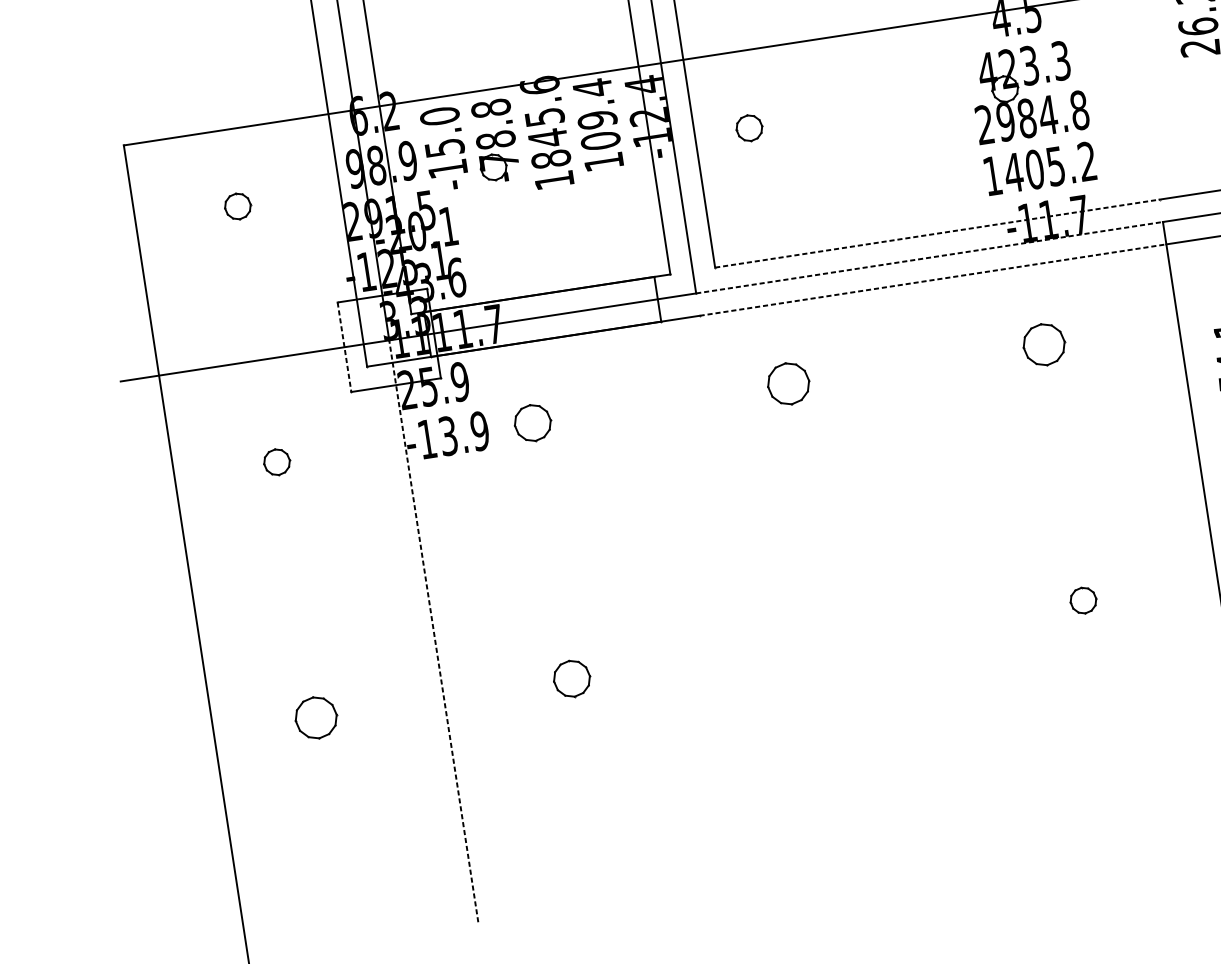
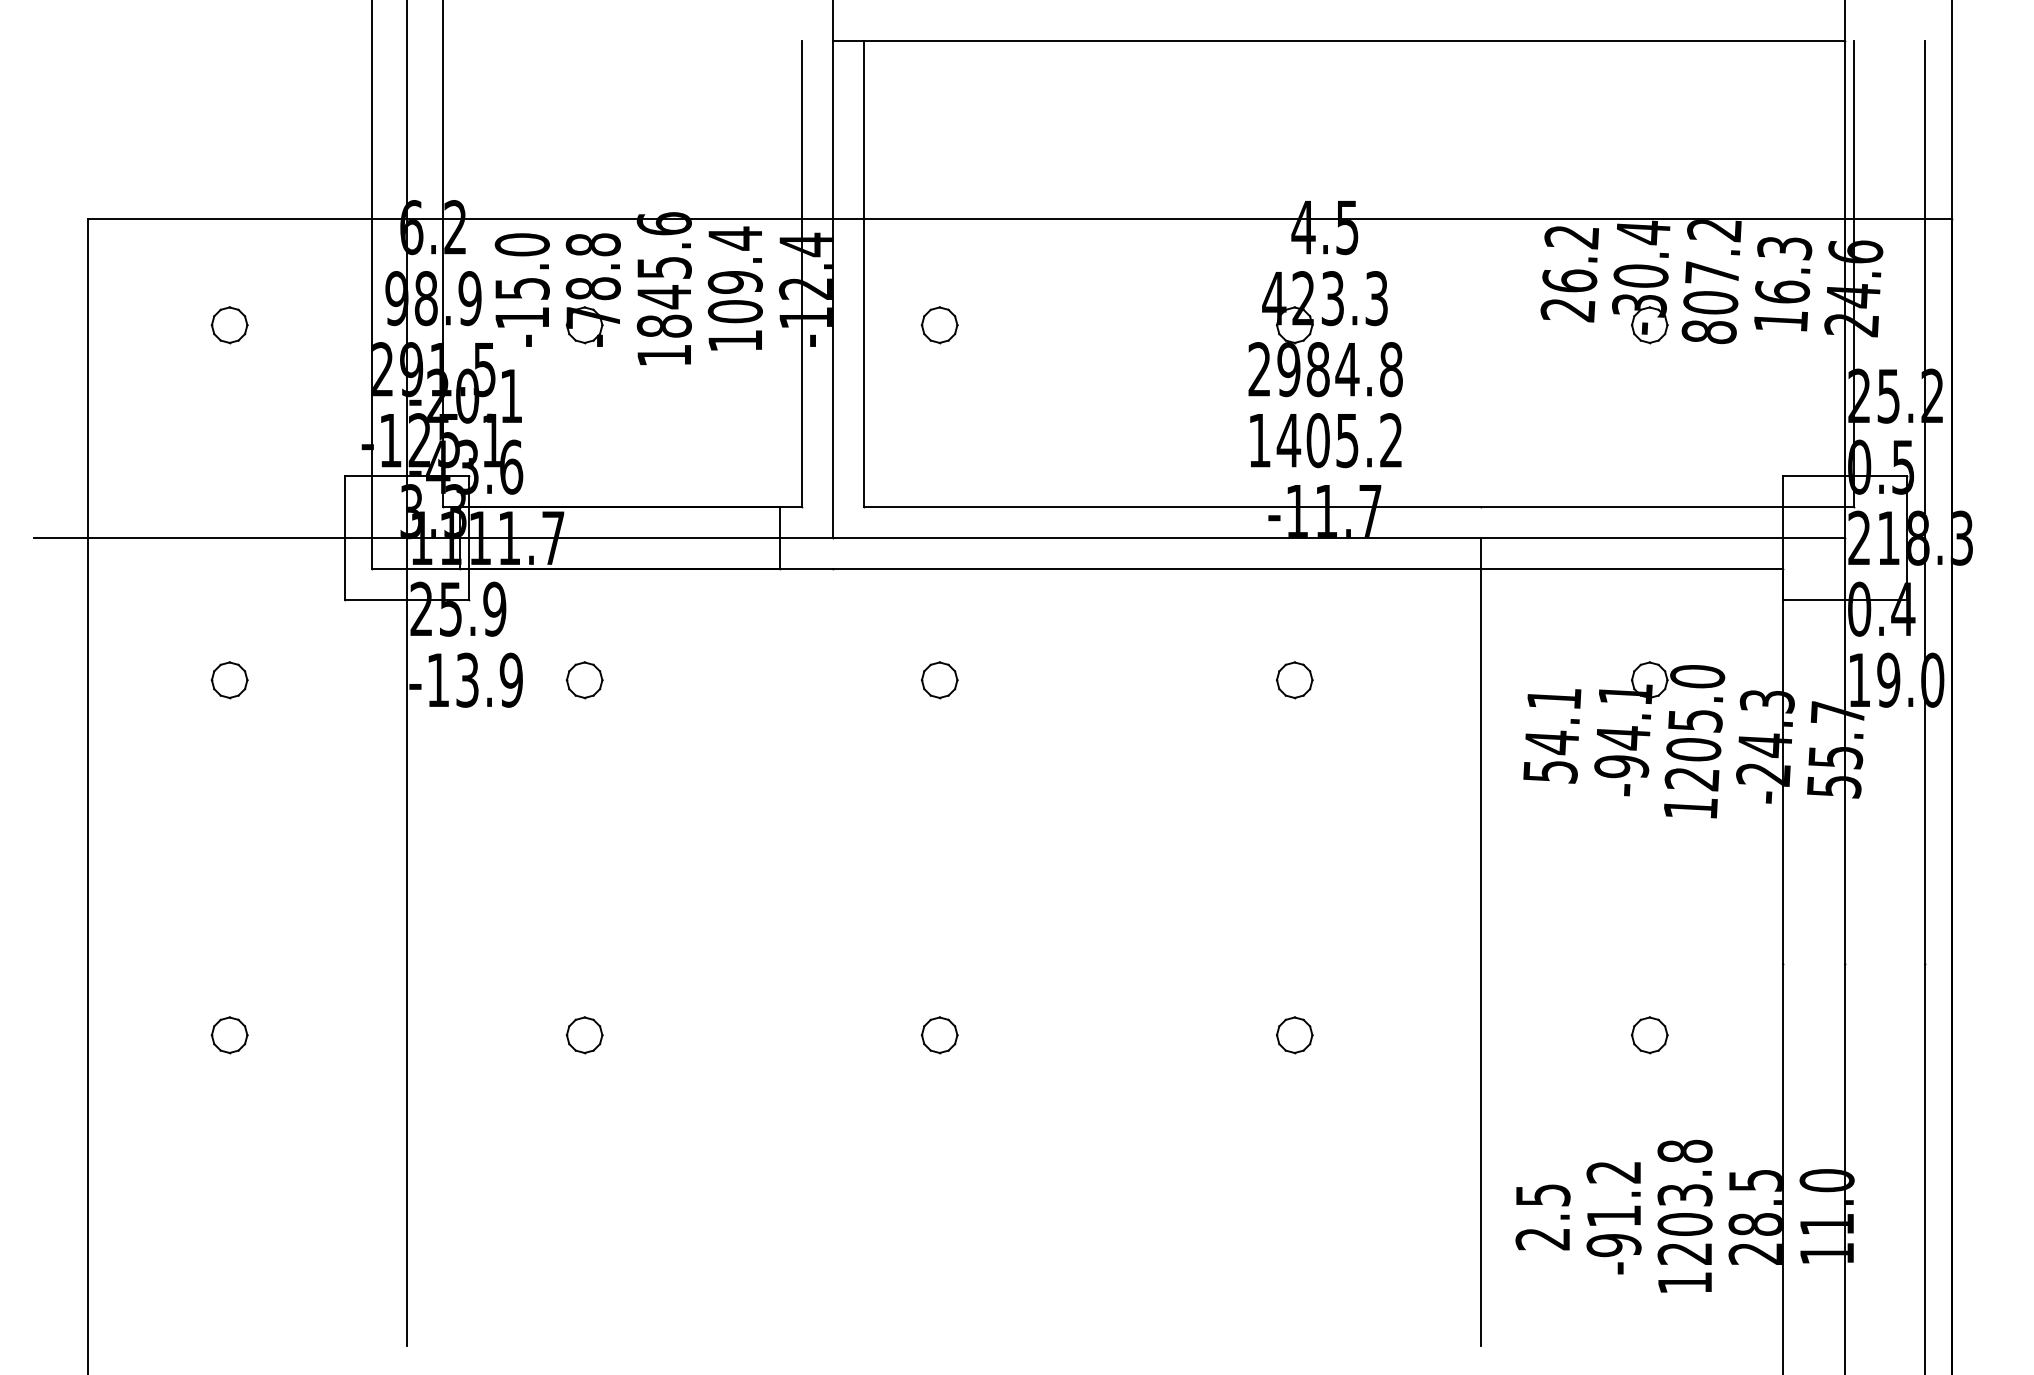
line: (937, 233) -> (1173, 507), dashed -> solid
line: (929, 257) -> (1157, 538), dashed -> solid
line: (933, 280) -> (1157, 569), dashed -> solid
part: (1044, 345) -> (1294, 680), size x0.62
line: (344, 347) -> (345, 538), dashed -> solid
part: (788, 384) -> (939, 680), size x0.62
part: (532, 423) -> (584, 680), size x0.71
line: (434, 631) -> (407, 942), dashed -> solid
part: (827, 639) -> (939, 1035), added
part: (571, 679) -> (584, 1035), size x0.71
part: (316, 718) -> (229, 1035), size x0.62

